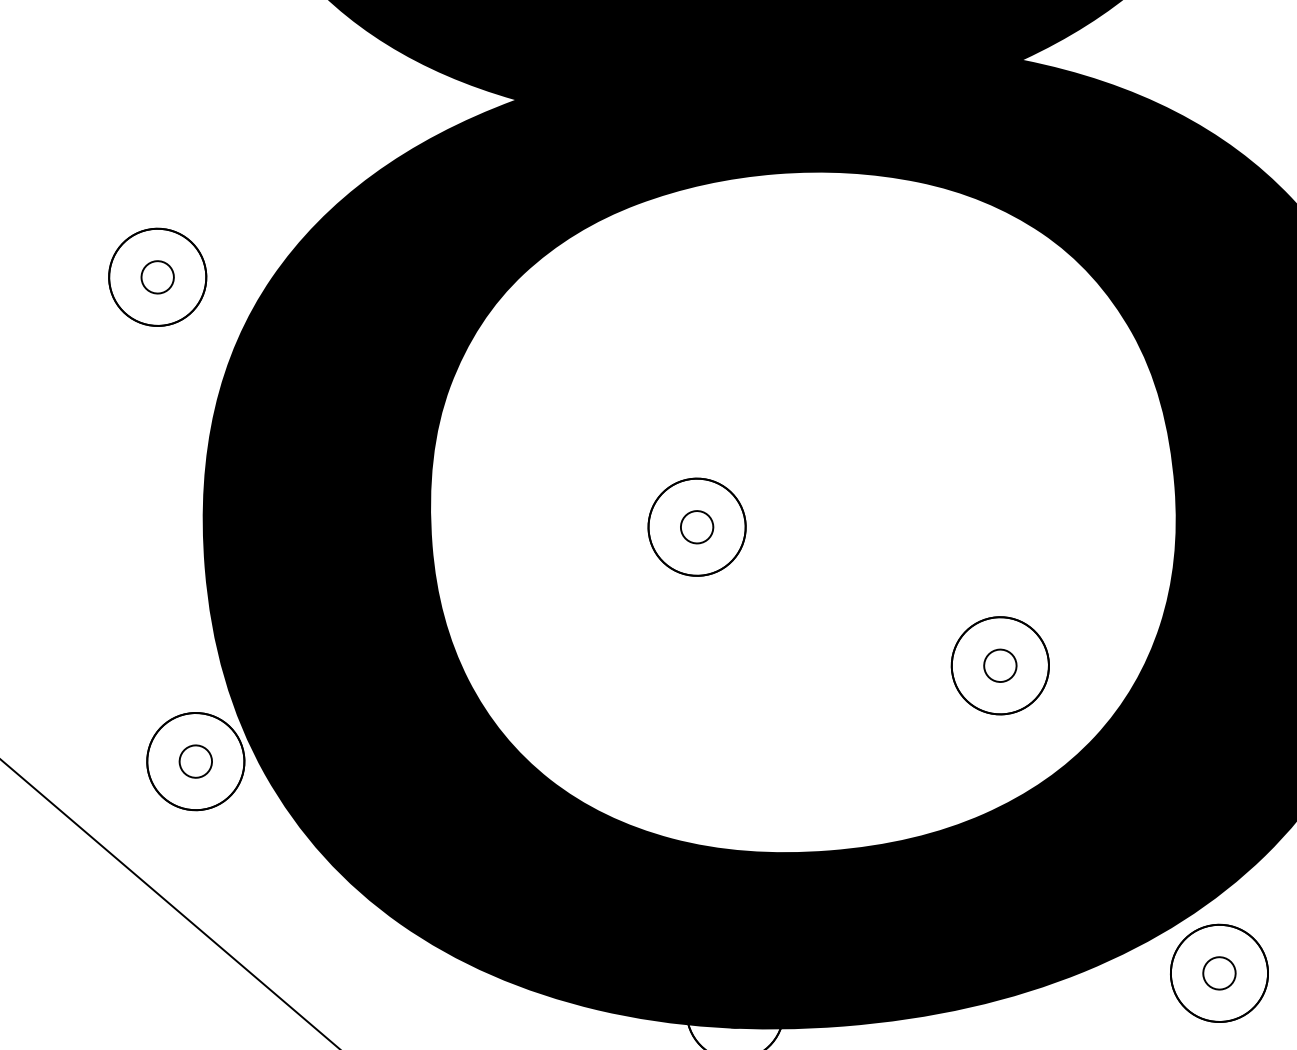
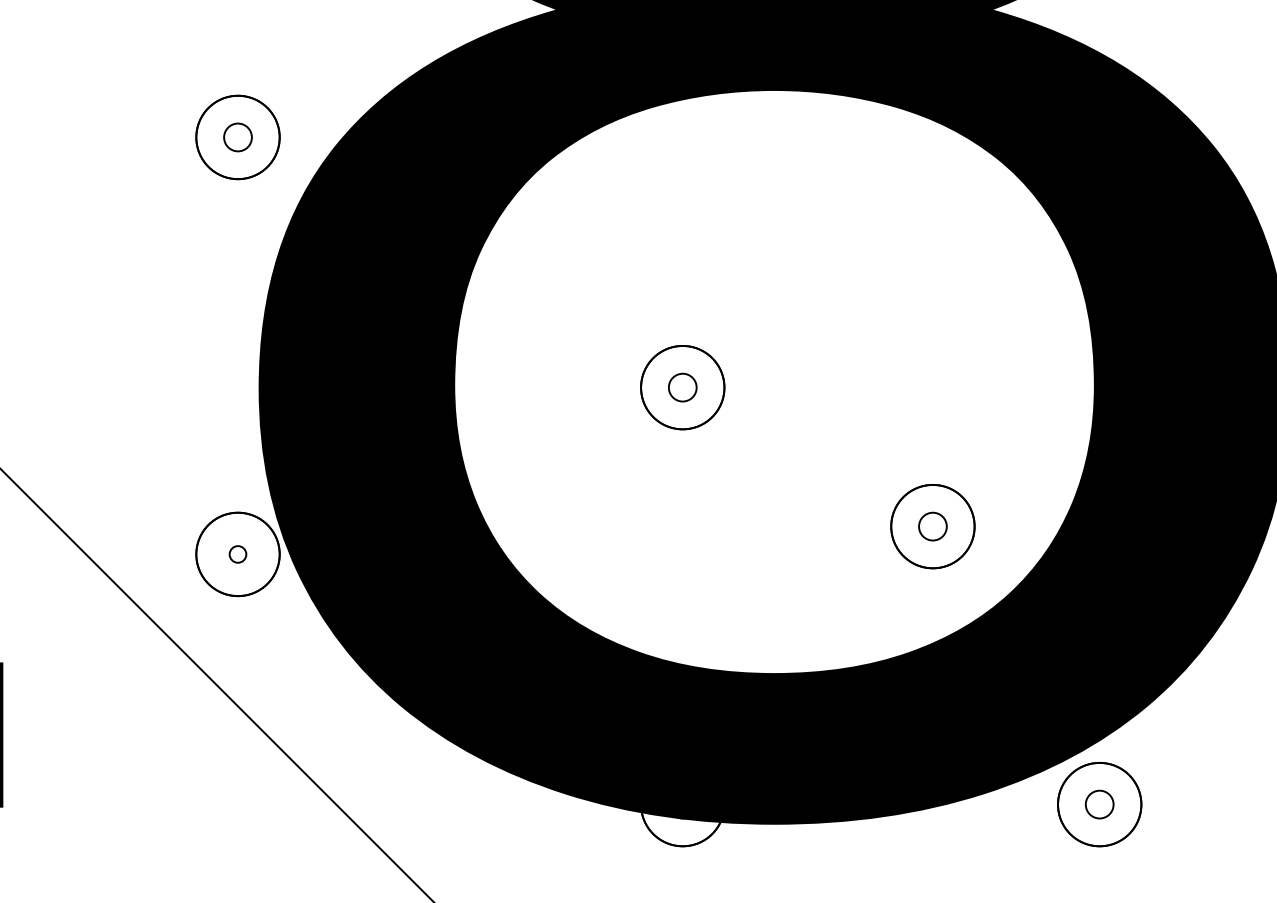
part: (195, 761) -> (237, 554), size x0.6

